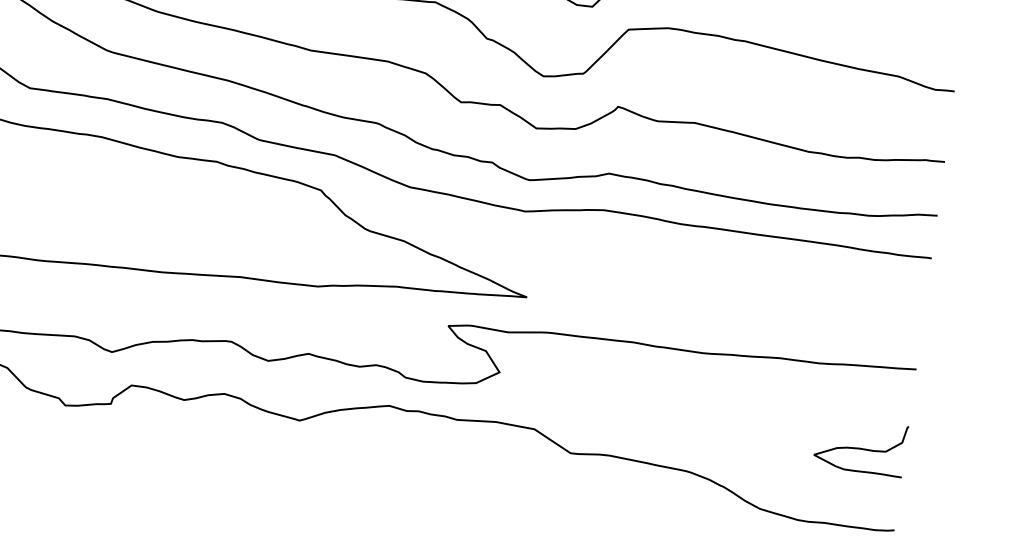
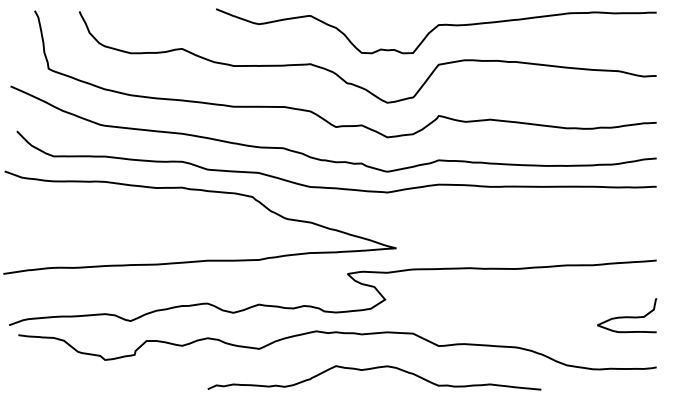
curve: (467, 475) -> (373, 369), added

